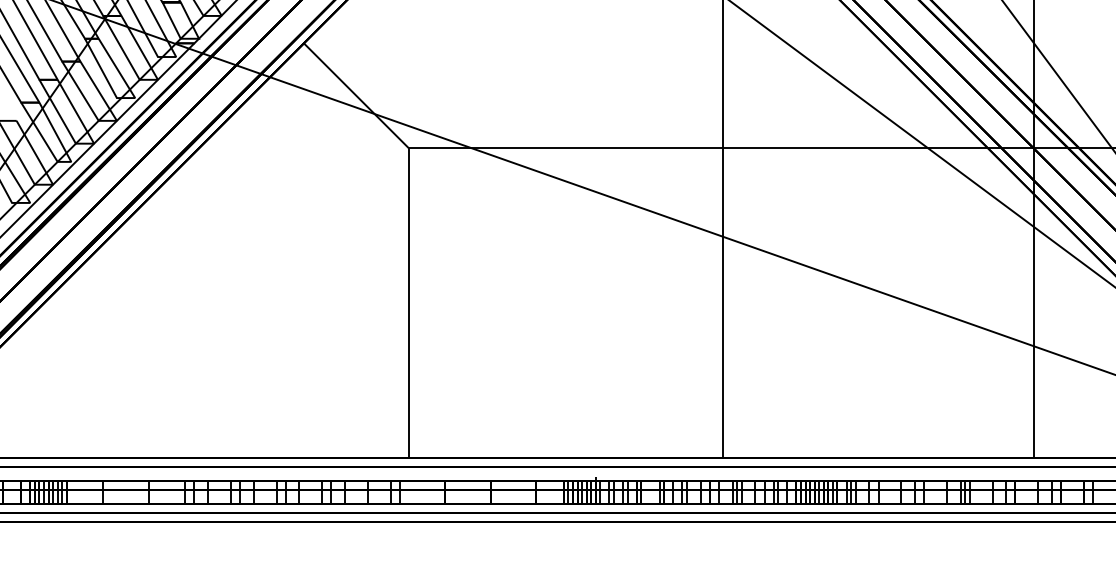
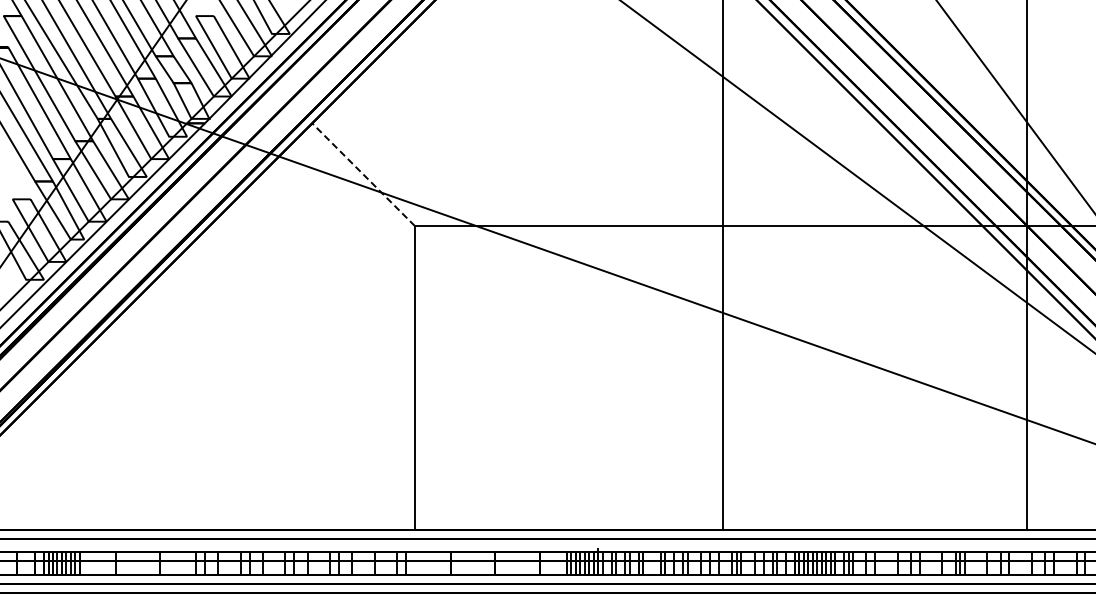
line: (356, 95) -> (363, 174), solid -> dashed

